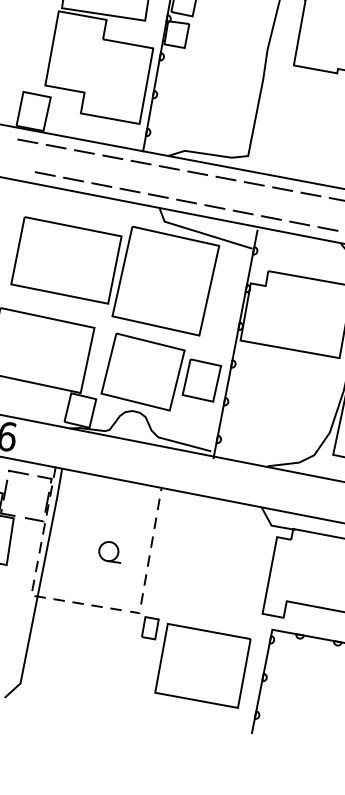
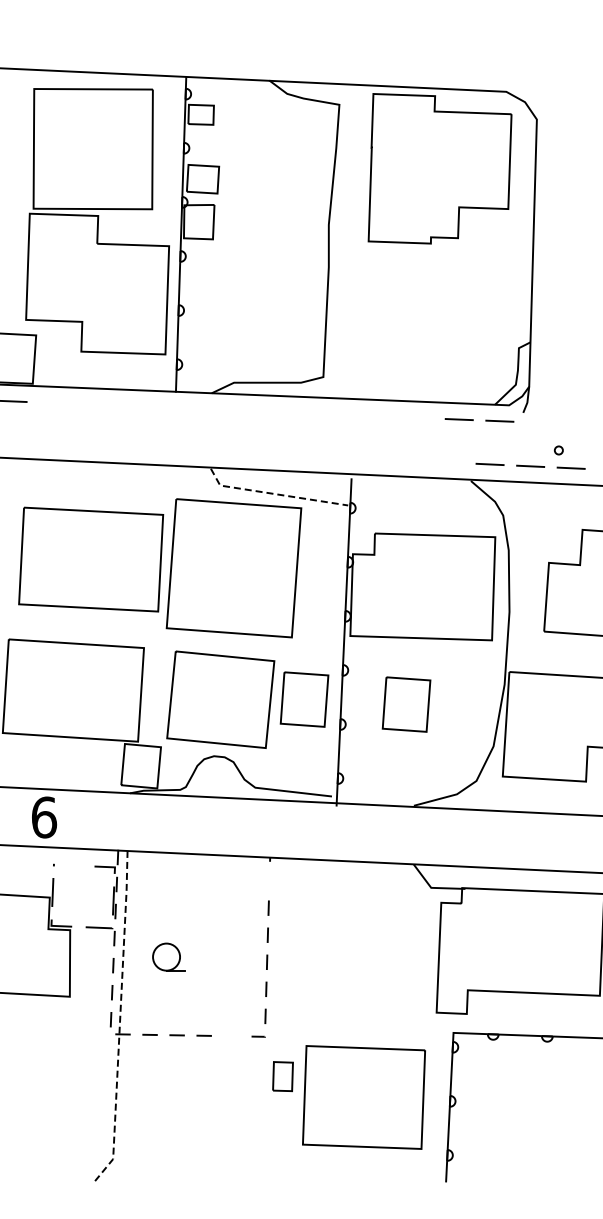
line: (56, 146) -> (53, 402), removed
line: (83, 151) -> (93, 404), removed
line: (112, 156) -> (134, 405), removed
line: (140, 162) -> (174, 407), removed
line: (169, 167) -> (215, 409), removed
line: (197, 172) -> (255, 410), removed
line: (44, 174) -> (43, 443), removed
line: (225, 178) -> (296, 412), removed
line: (73, 179) -> (84, 445), removed
line: (254, 183) -> (337, 414), removed
line: (101, 184) -> (124, 446), removed
line: (282, 188) -> (377, 415), removed
line: (130, 190) -> (165, 448), removed
line: (310, 194) -> (418, 417), removed
line: (157, 195) -> (205, 450), removed
line: (186, 201) -> (246, 452), removed
line: (214, 206) -> (286, 454), removed
line: (242, 212) -> (327, 456), removed
line: (270, 217) -> (367, 458), removed
line: (299, 223) -> (408, 460), removed
line: (327, 228) -> (449, 462), removed
line: (201, 232) -> (274, 493), solid -> dashed
part: (272, 394) -> (406, 704), added
line: (18, 471) -> (67, 864), removed
line: (158, 503) -> (269, 880), removed
part: (110, 551) -> (168, 956), moved
line: (39, 586) -> (120, 1020), solid -> dashed
line: (115, 609) -> (230, 1036), removed
part: (149, 628) -> (282, 1076), moved

